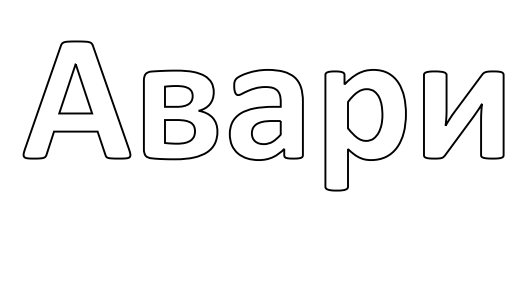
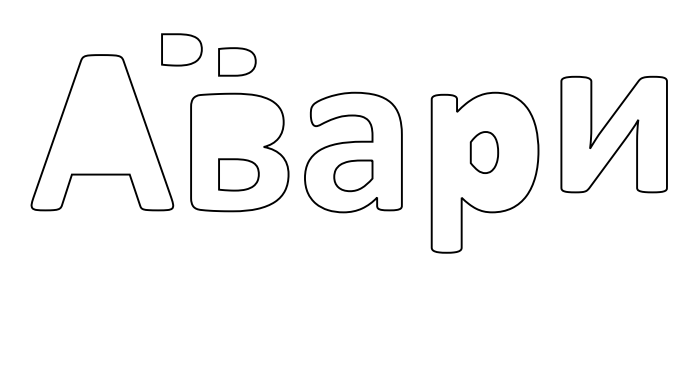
part: (136, 37) -> (181, 49), added
part: (75, 88) -> (100, 117), removed
part: (178, 96) -> (237, 61), moved
part: (365, 114) -> (484, 152), size x0.6
part: (463, 114) -> (613, 134), moved

